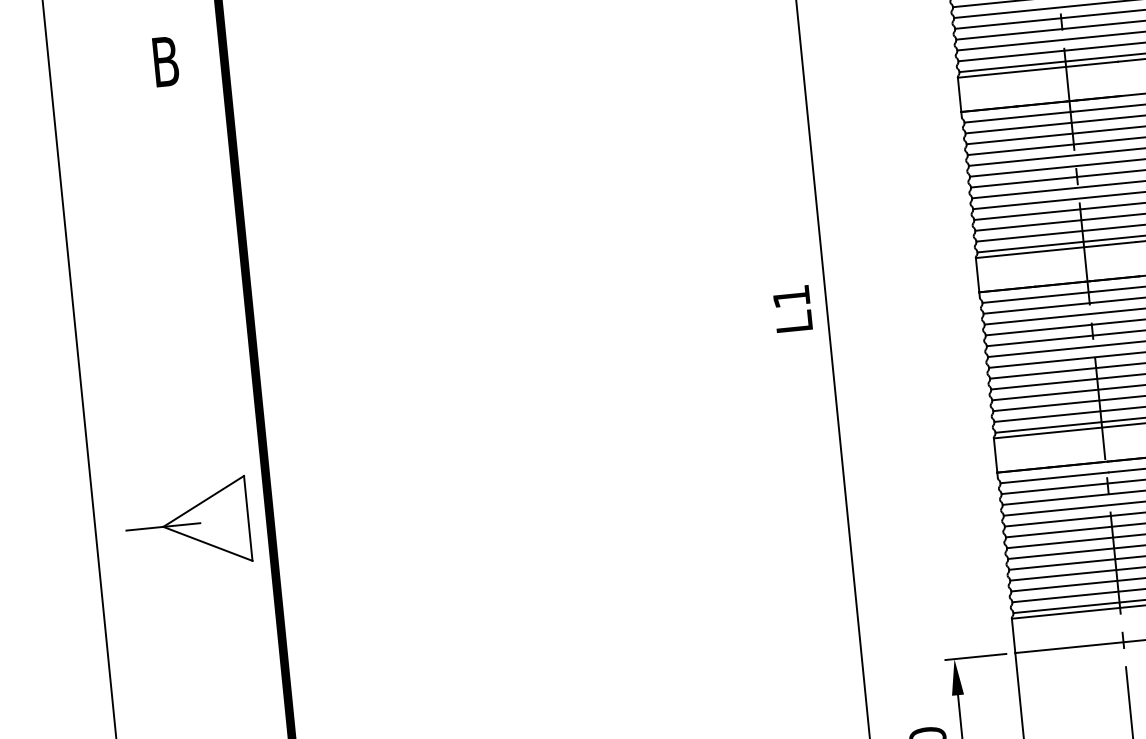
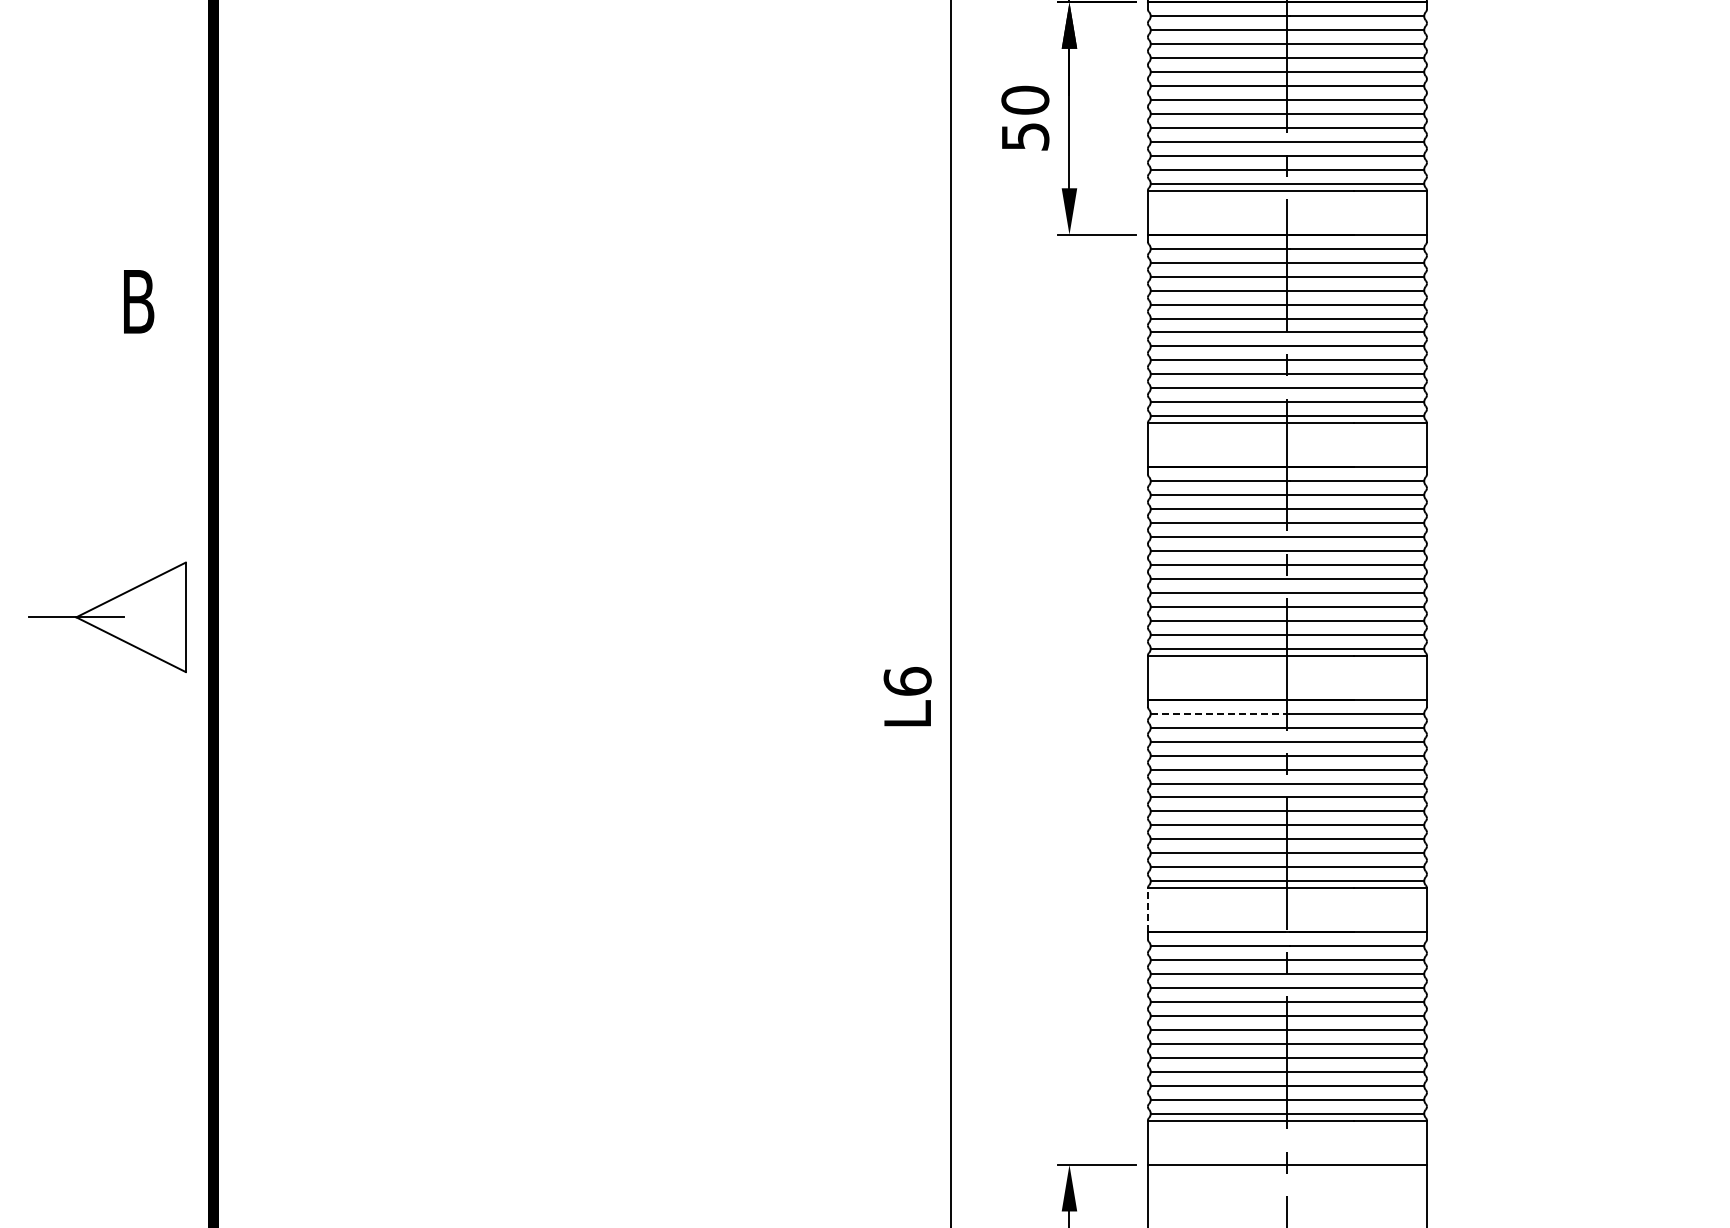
text: (791, 296) -> (907, 681), L1 -> L6
line: (1036, 297) -> (1220, 713), solid -> dashed
line: (995, 454) -> (1147, 909), solid -> dashed
part: (187, 523) -> (107, 616), moved

